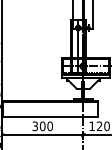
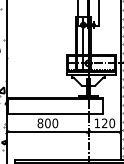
text: (35, 126) -> (40, 123), 300 -> 800

